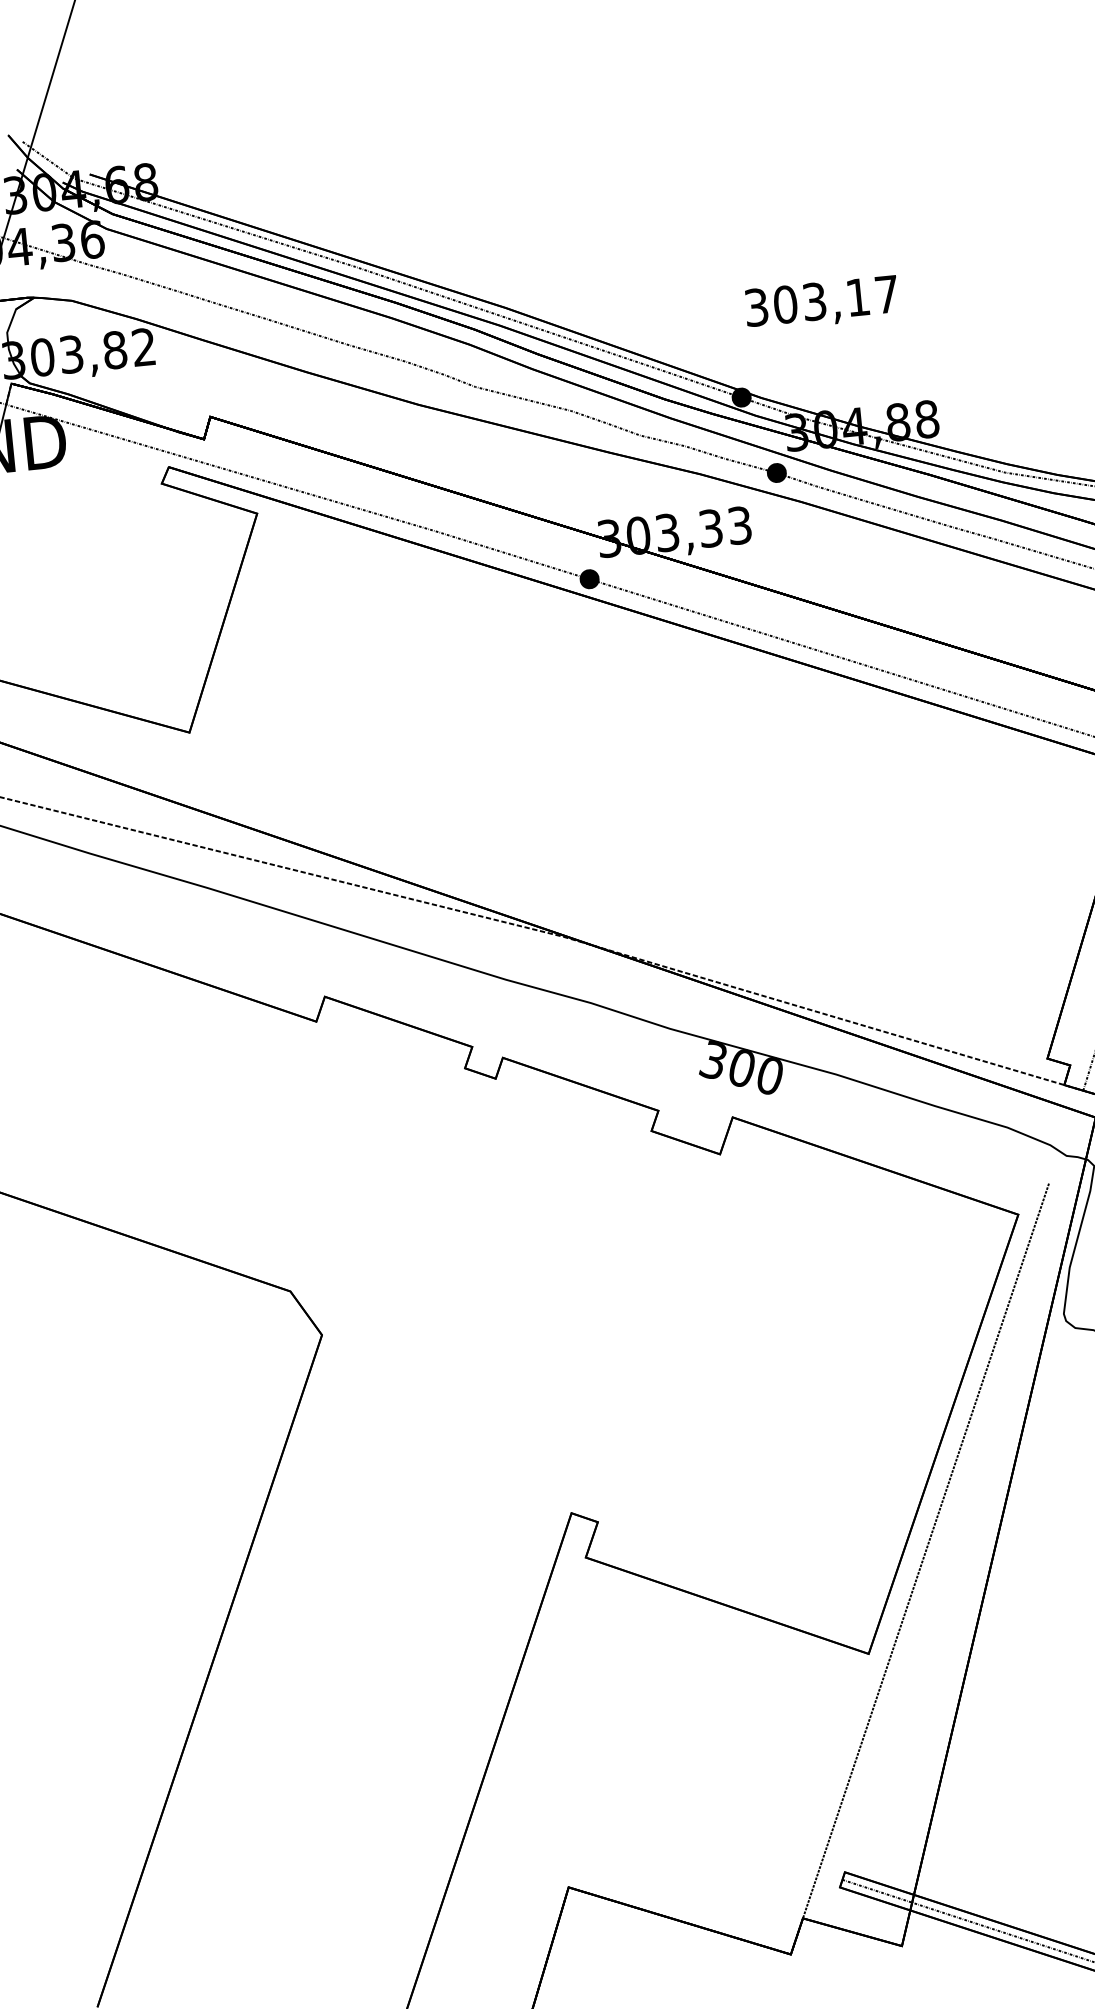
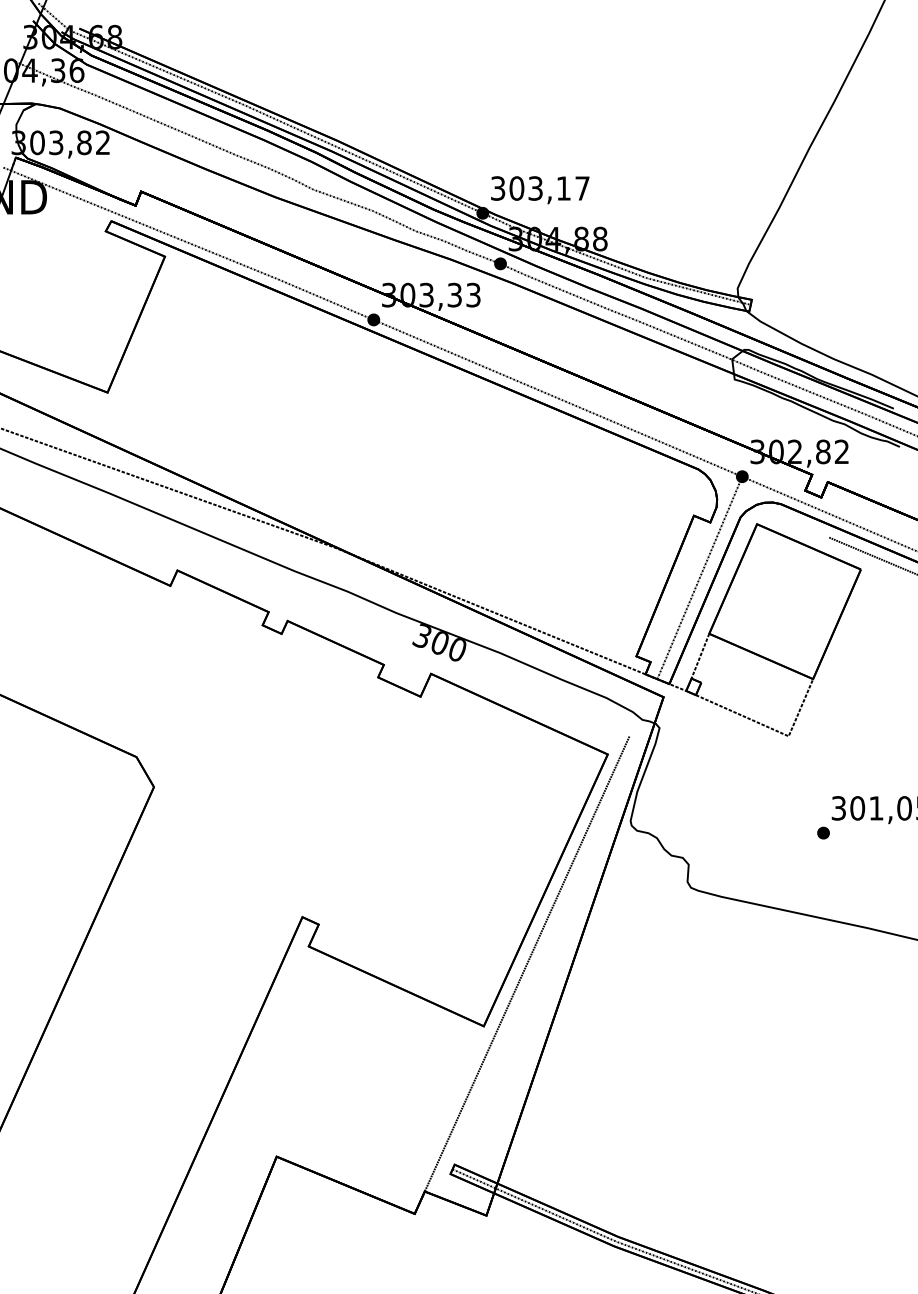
text: (822, 304) -> (540, 190), moved

